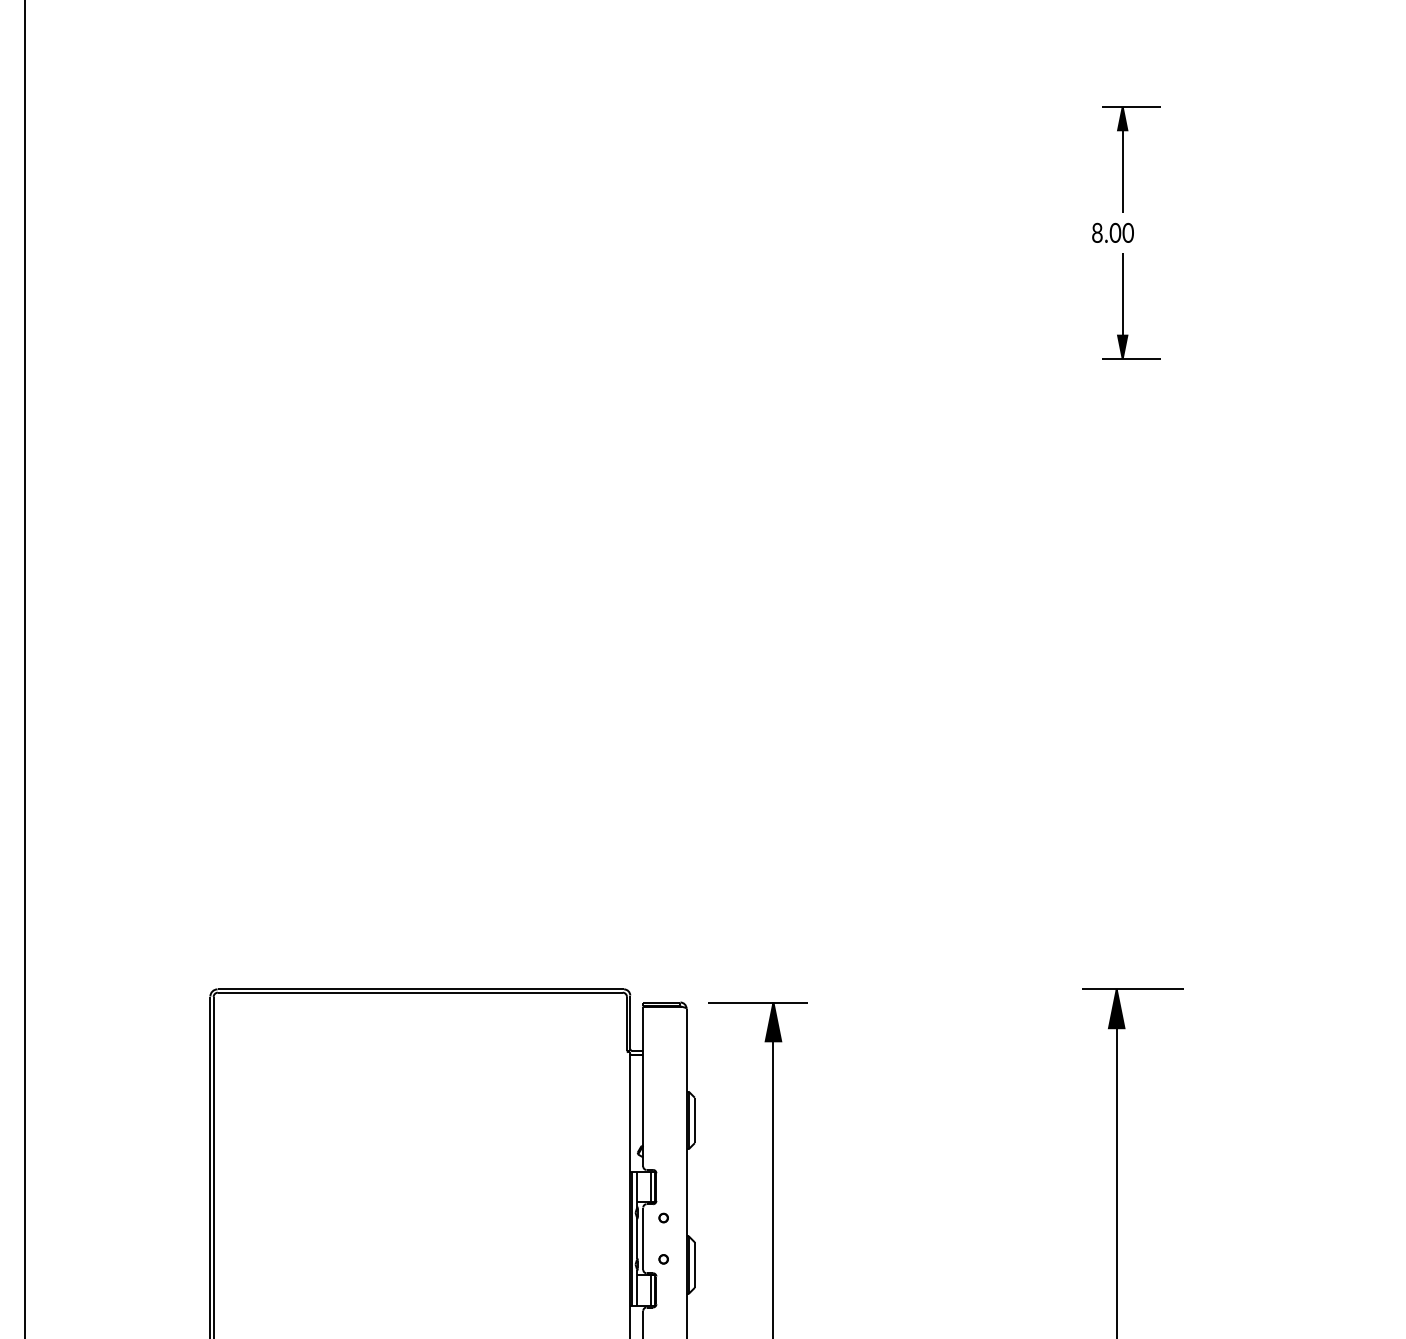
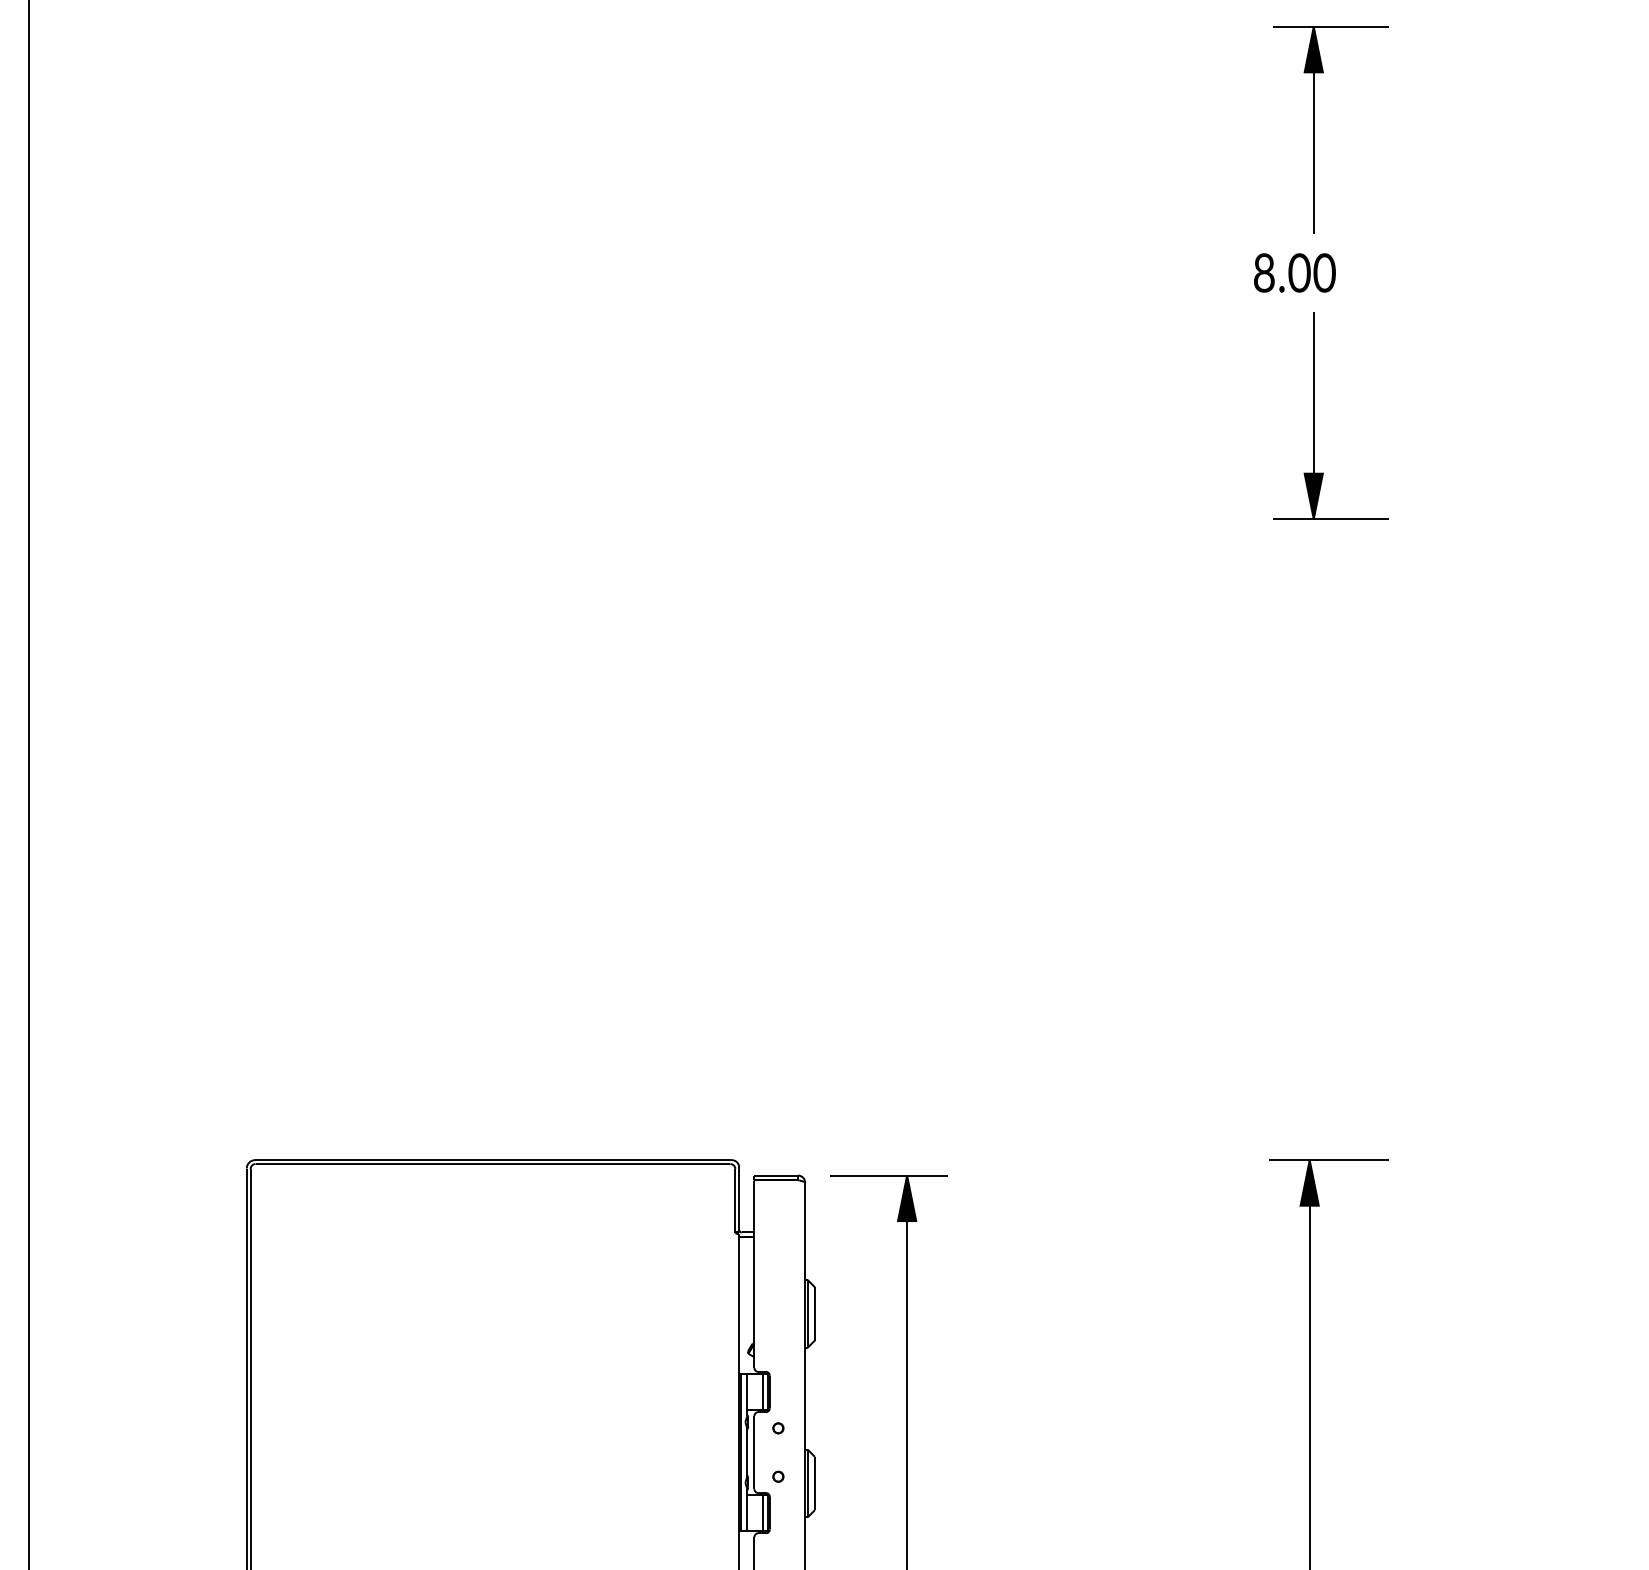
part: (1126, 232) -> (1321, 272), size x1.67

